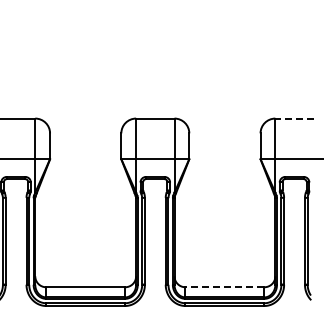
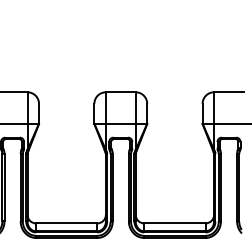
line: (294, 118) -> (228, 92), dashed -> solid
line: (224, 287) -> (174, 223), dashed -> solid

